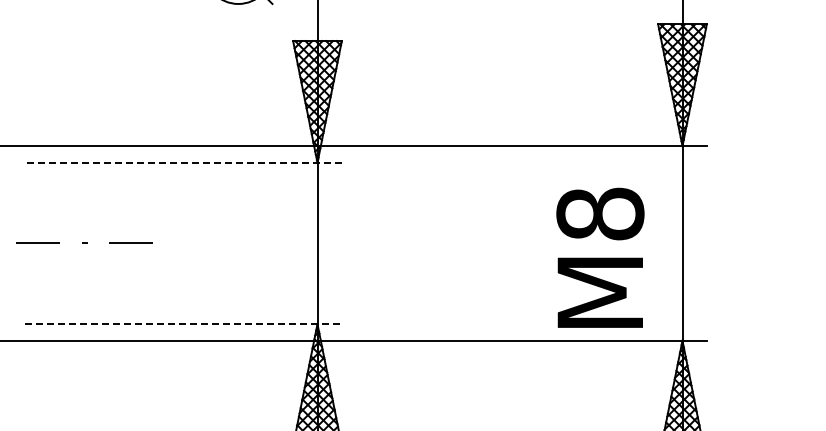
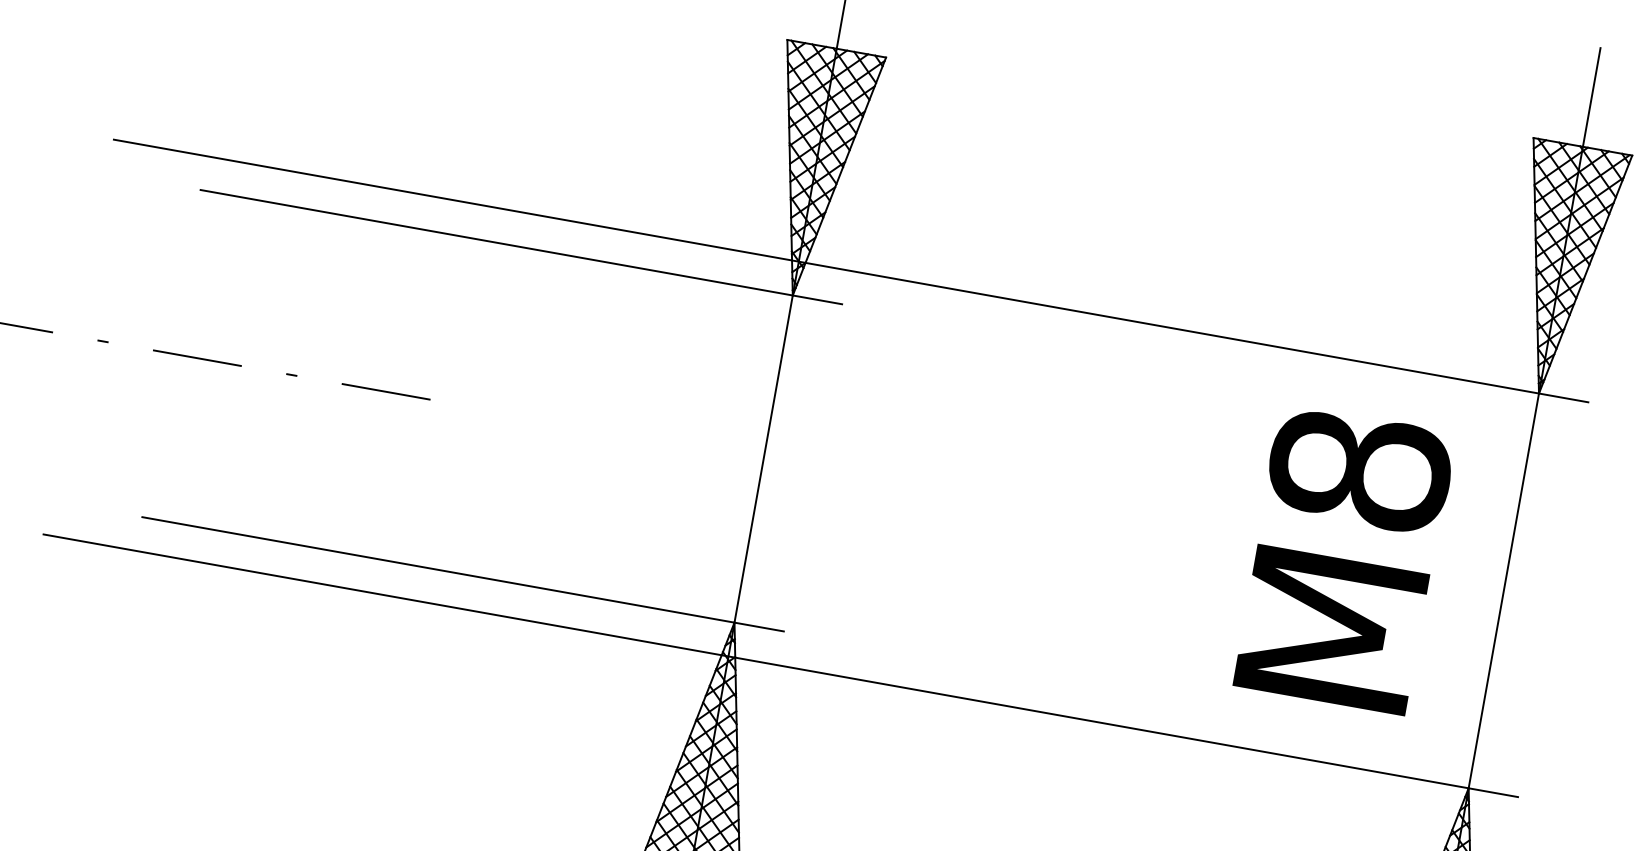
line: (183, 162) -> (521, 246), dashed -> solid
text: (600, 257) -> (1344, 558), moved
line: (184, 324) -> (464, 575), dashed -> solid

